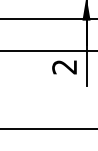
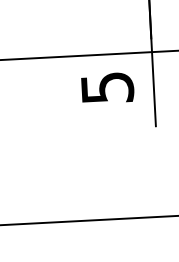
text: (64, 67) -> (107, 88), 2 -> 5

